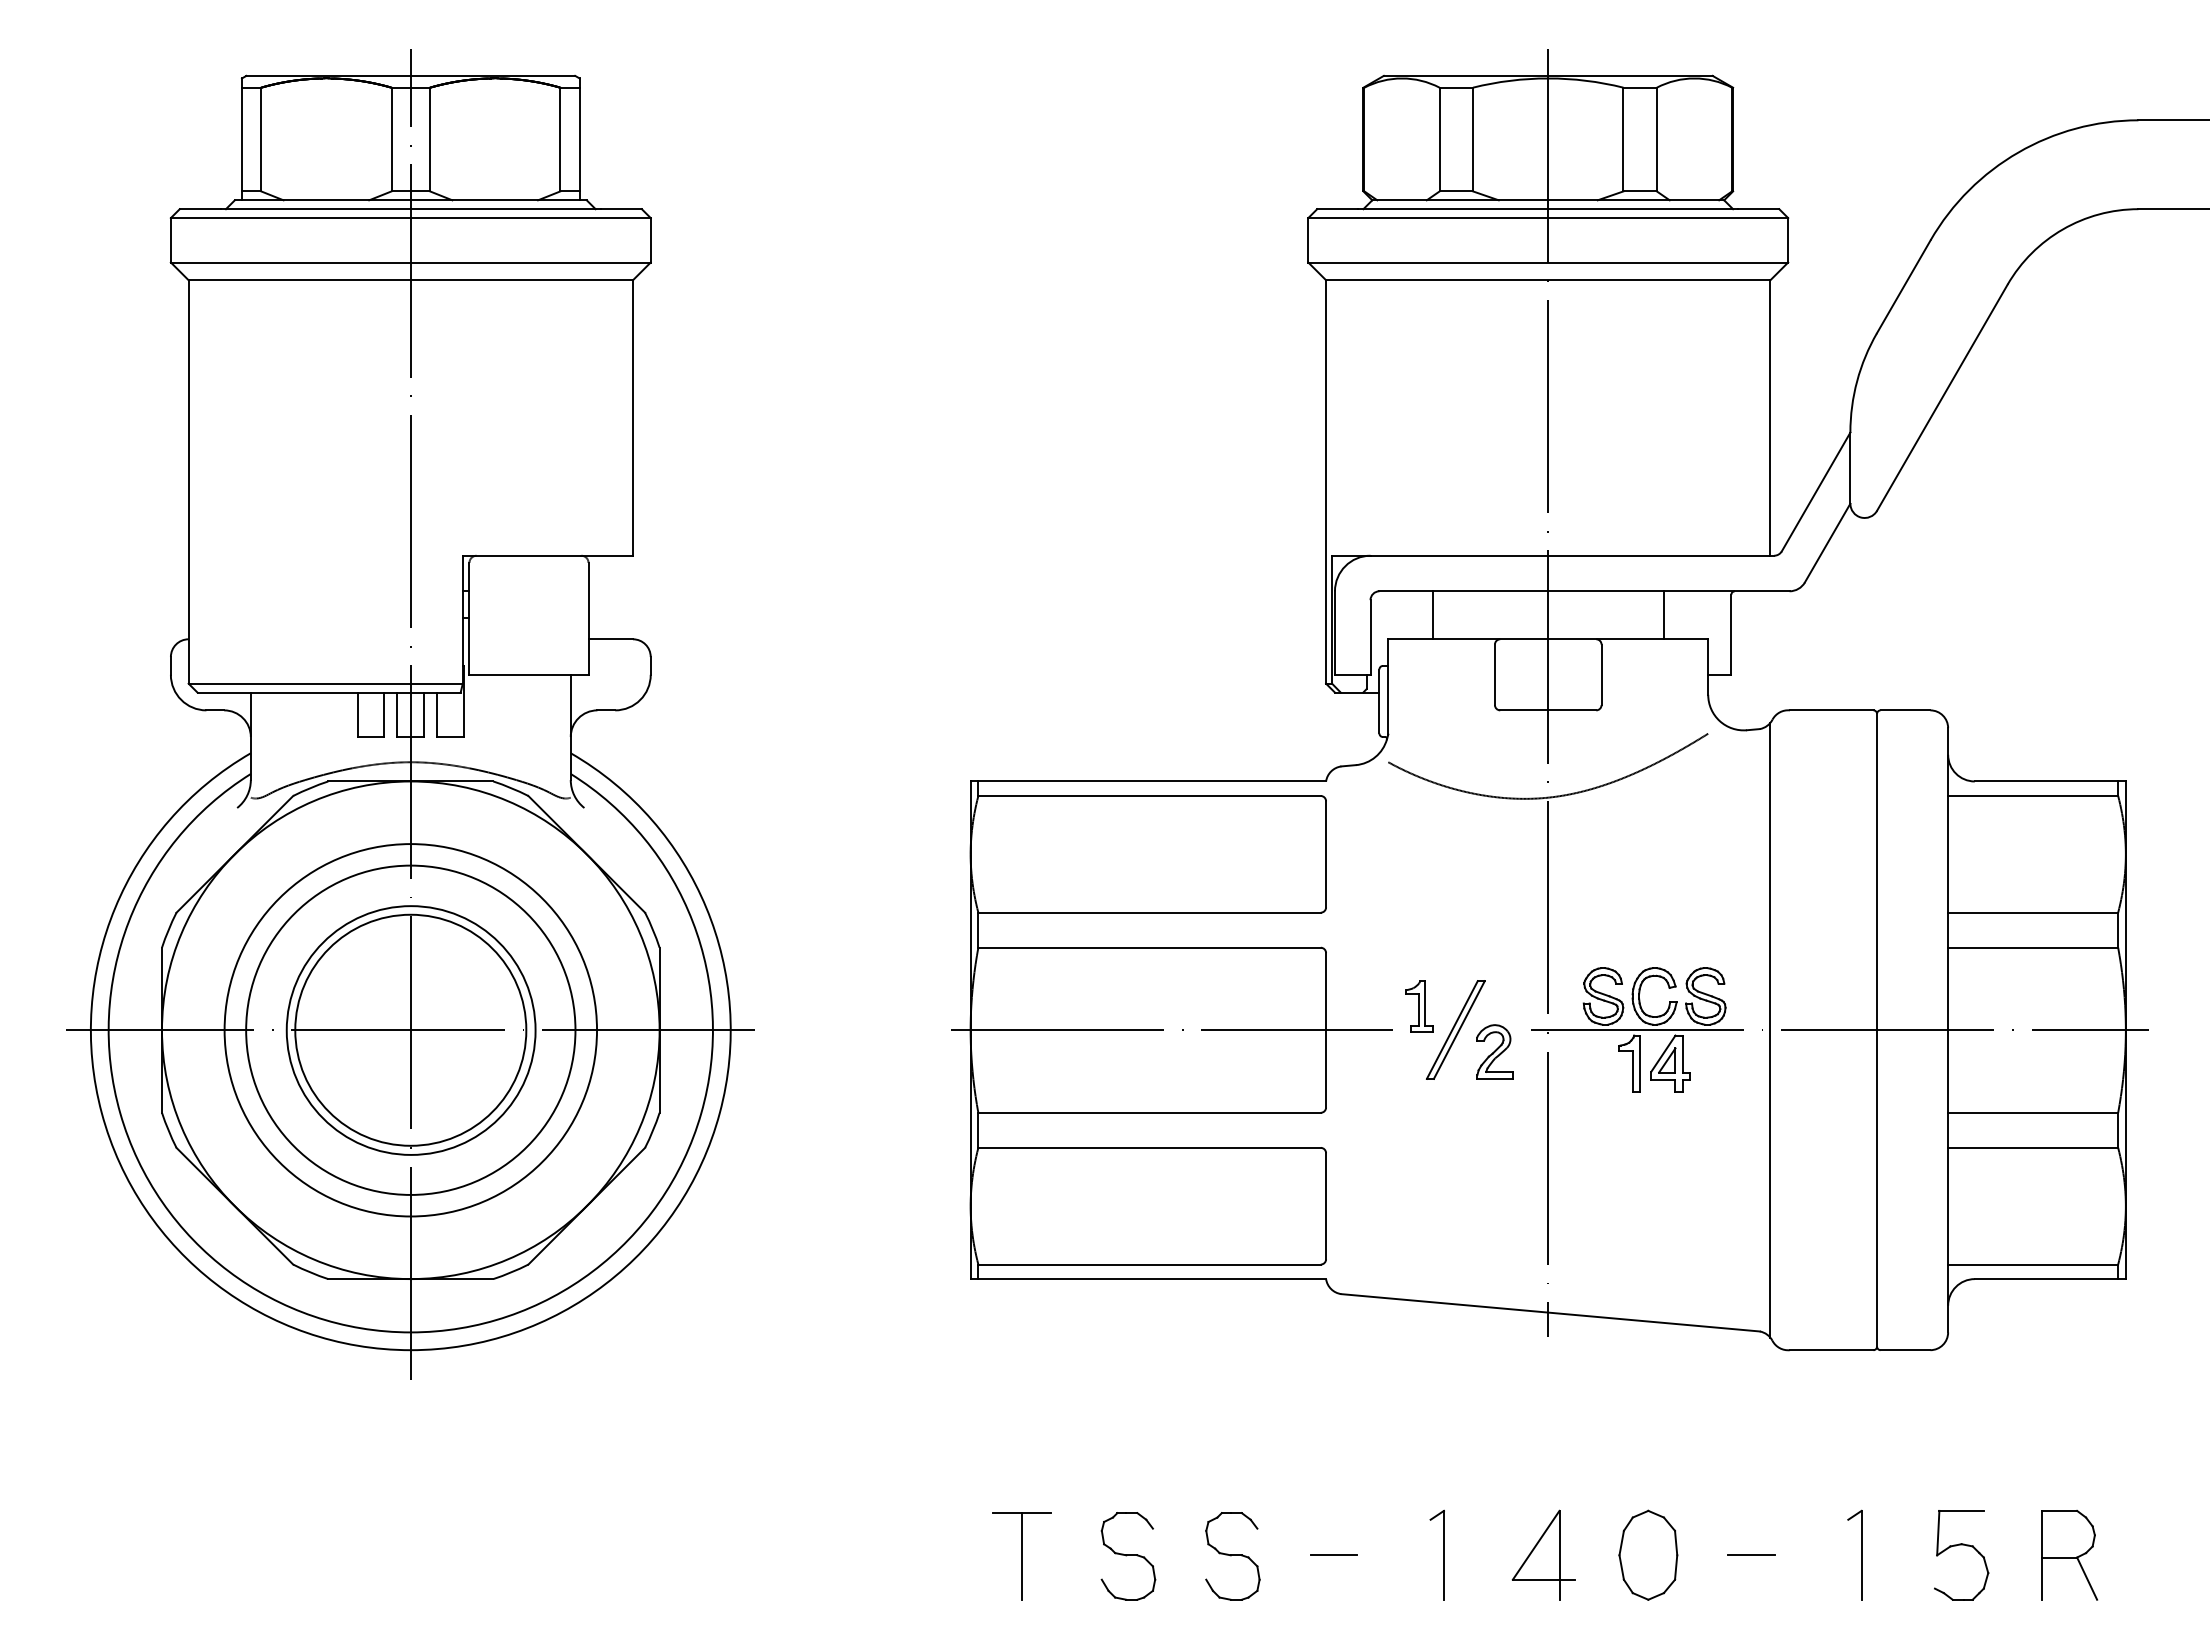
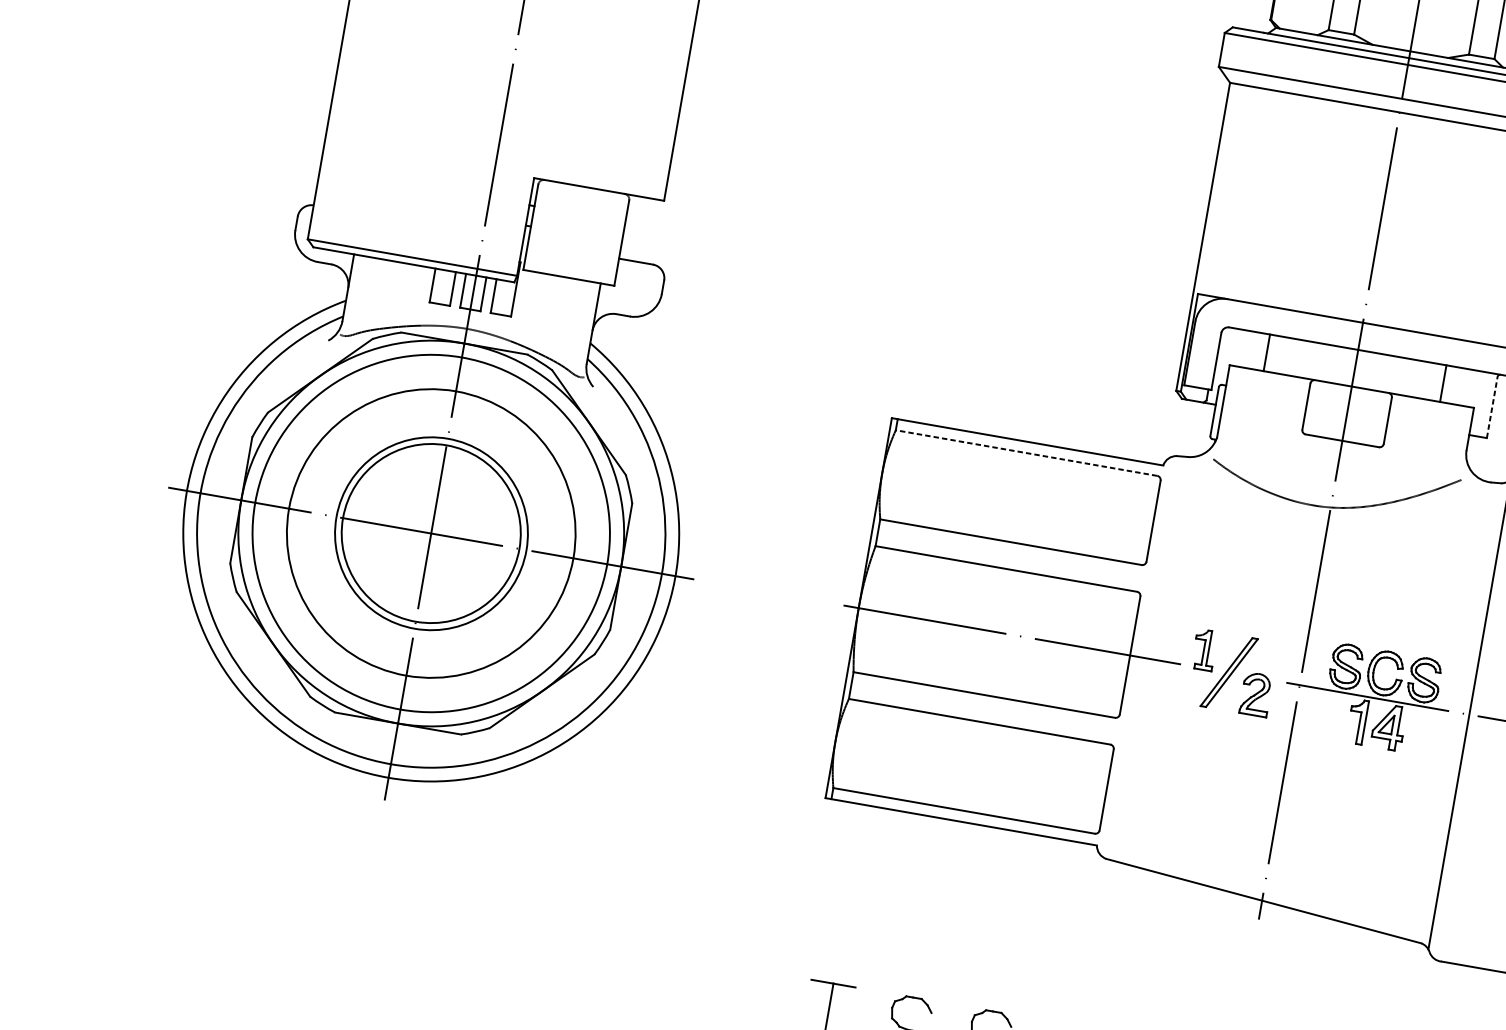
line: (1731, 634) -> (1492, 407), solid -> dashed
line: (1149, 795) -> (1026, 452), solid -> dashed
circle: (410, 1029) -> (431, 532), size x1.4

